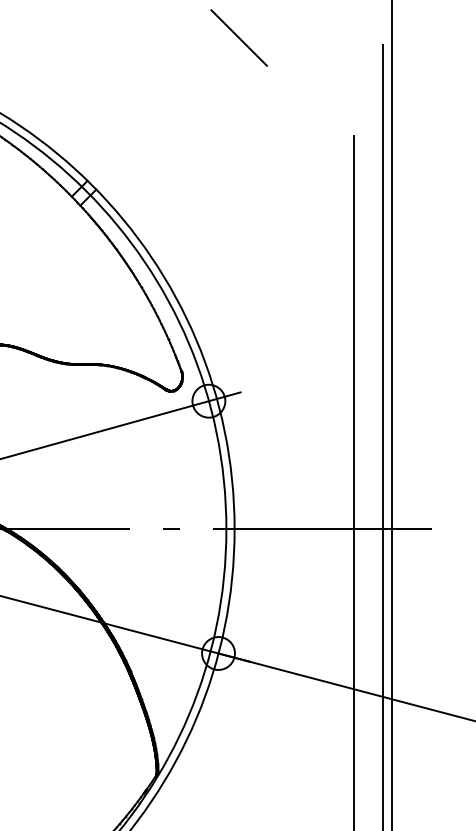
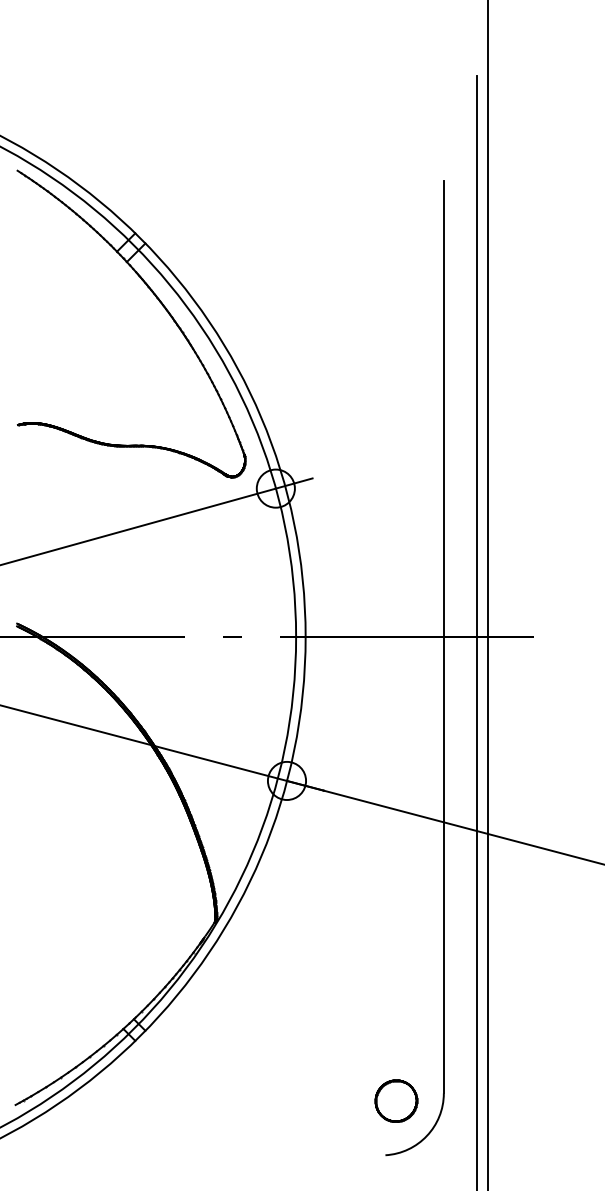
line: (238, 37) -> (310, 67), removed

